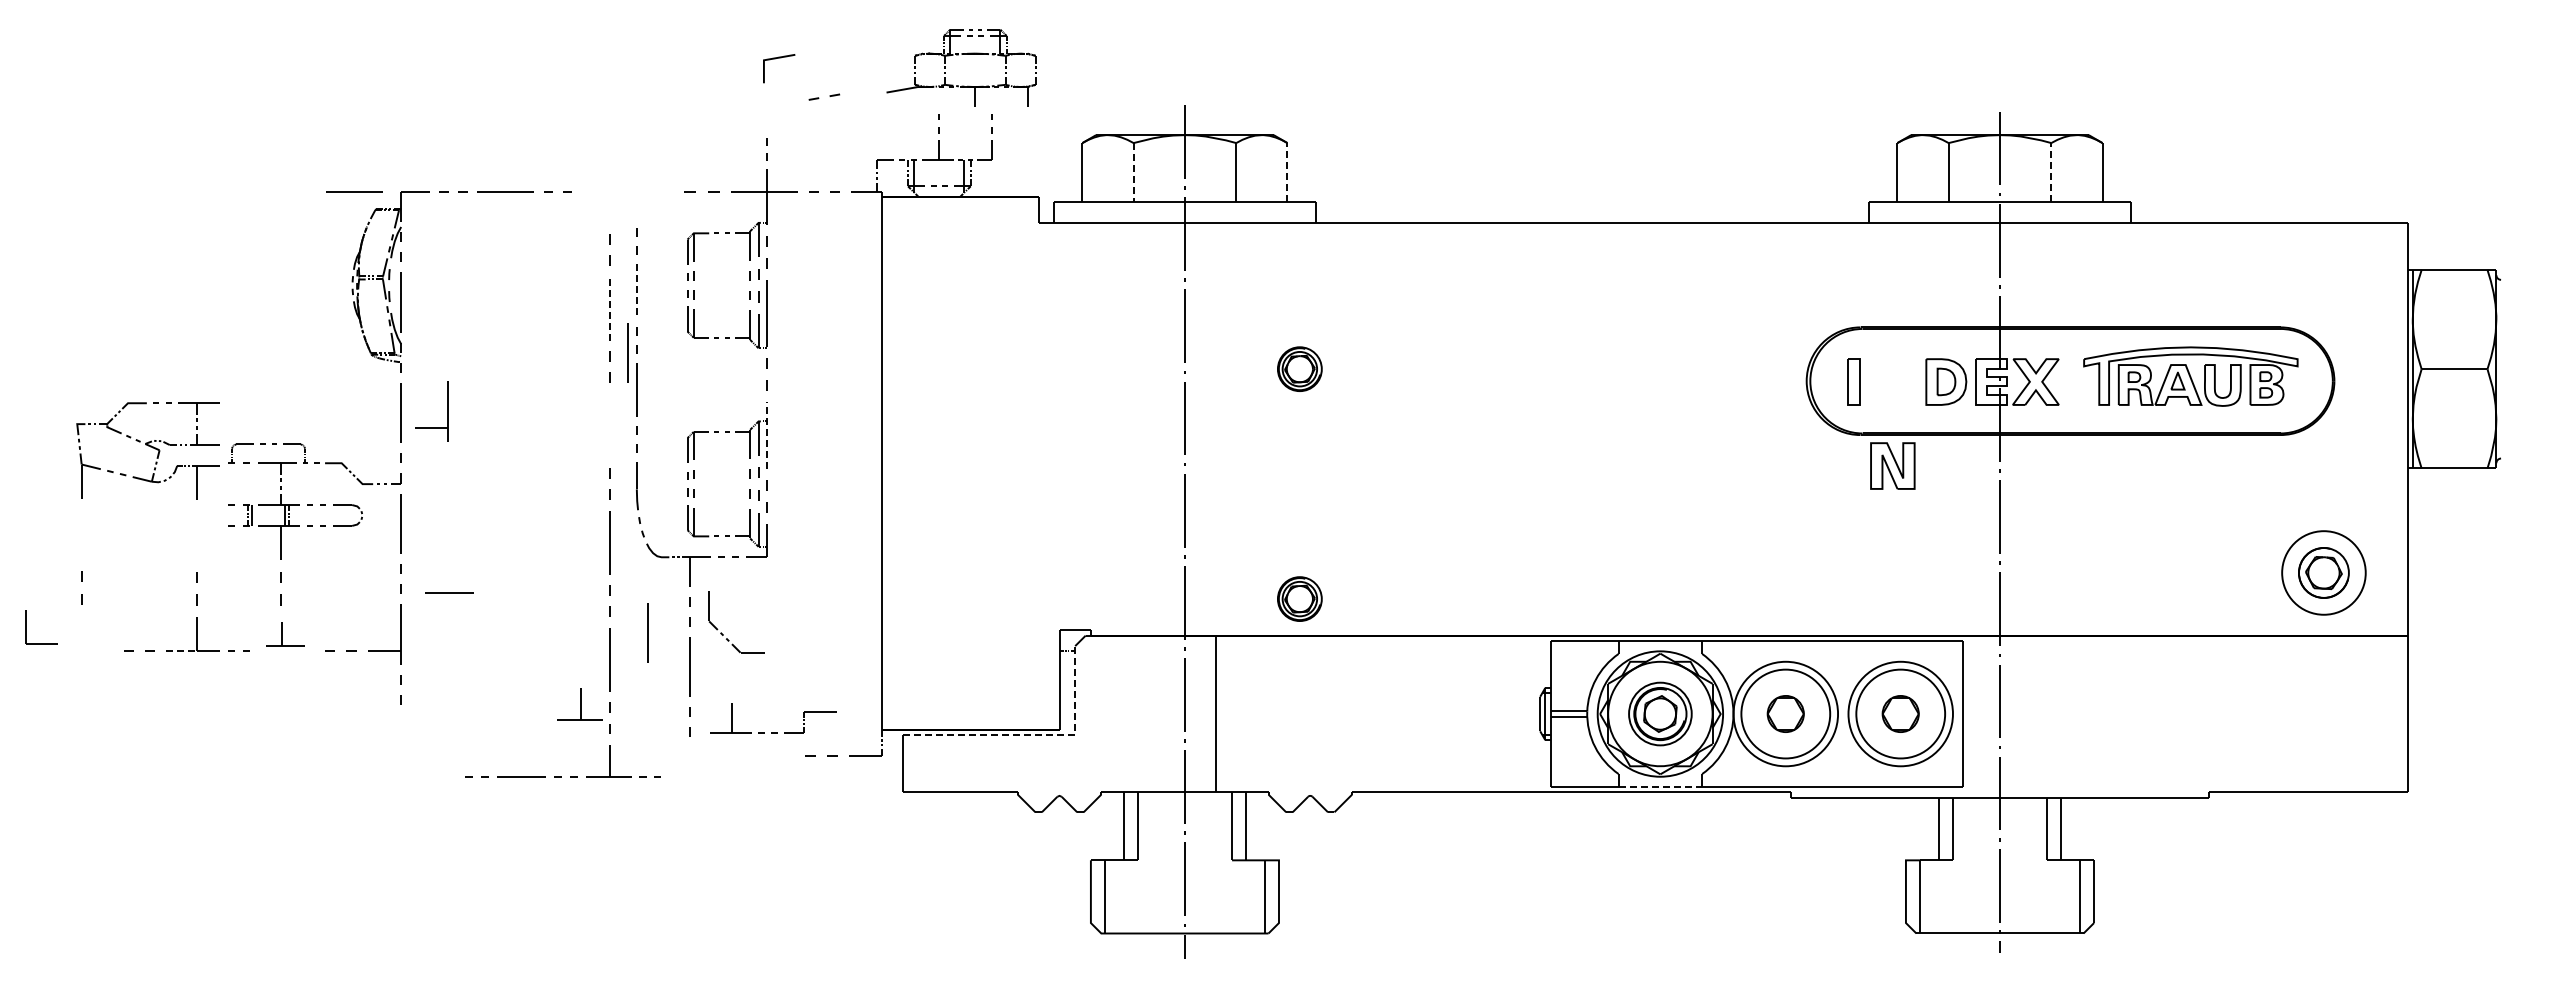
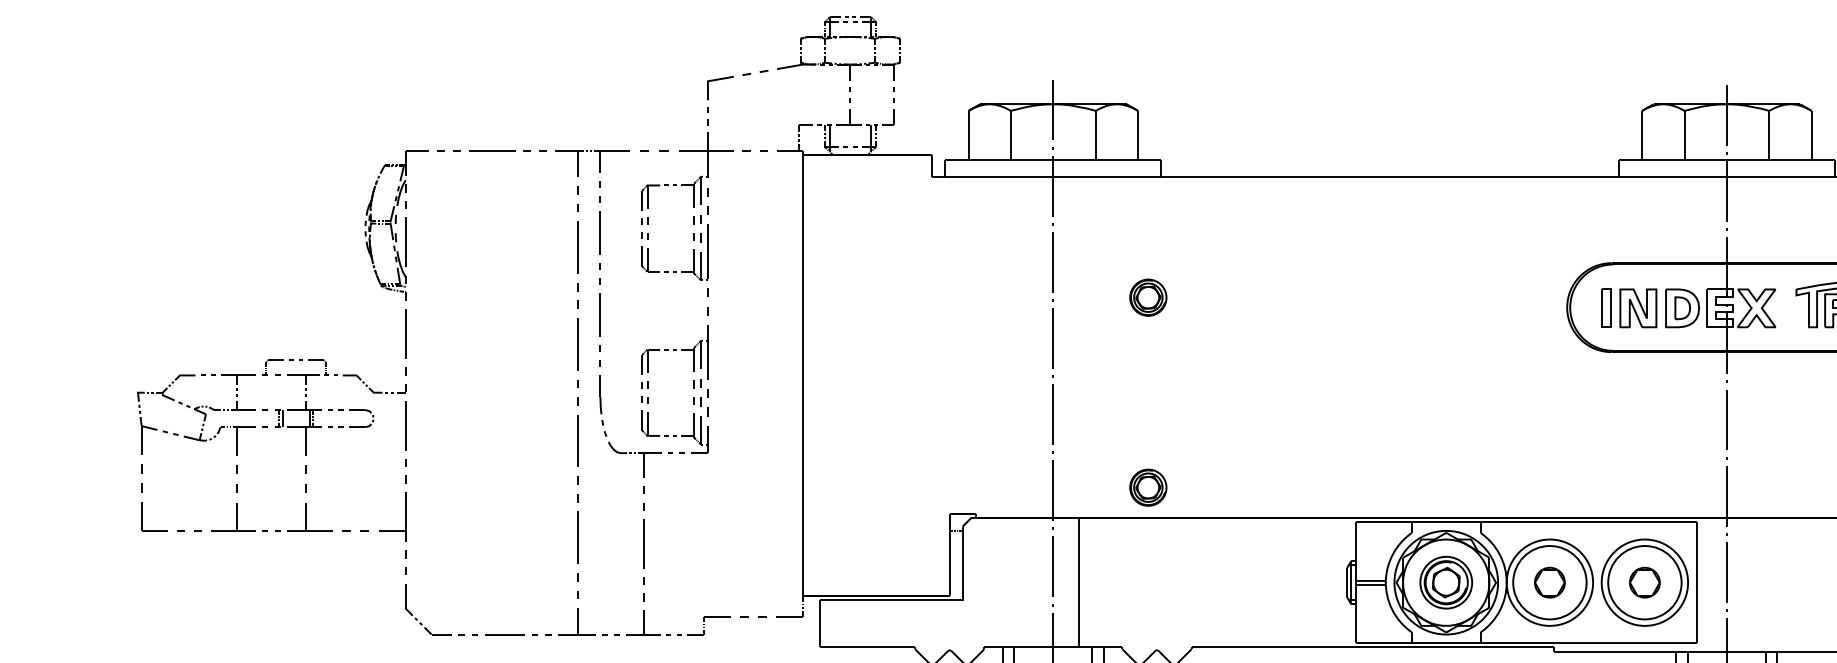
part: (958, 55) -> (836, 38), moved
line: (775, 59) -> (717, 80), moved
line: (1287, 172) -> (1138, 135), dashed -> solid
line: (2051, 172) -> (1769, 135), dashed -> solid
line: (1133, 173) -> (1010, 136), dashed -> solid
line: (354, 191) -> (367, 150), removed
part: (636, 206) -> (600, 163), added
line: (636, 291) -> (600, 233), dashed -> solid
line: (610, 308) -> (578, 247), dashed -> solid
line: (627, 352) -> (592, 283), removed
part: (447, 411) -> (443, 332), removed
line: (609, 425) -> (577, 344), added
line: (766, 434) -> (707, 351), dashed -> solid
part: (147, 450) -> (196, 414), moved
part: (1892, 465) -> (1638, 307), moved
line: (449, 592) -> (445, 482), removed
part: (26, 627) -> (142, 516), moved
line: (647, 632) -> (609, 515), removed
part: (285, 634) -> (310, 516), size x1.43
part: (723, 634) -> (417, 619), moved
line: (181, 651) -> (224, 531), dashed -> solid
part: (579, 704) -> (553, 574), removed
part: (773, 732) -> (678, 634), moved
line: (1034, 734) -> (929, 599), dashed -> solid
line: (1660, 787) -> (1446, 643), dashed -> solid

